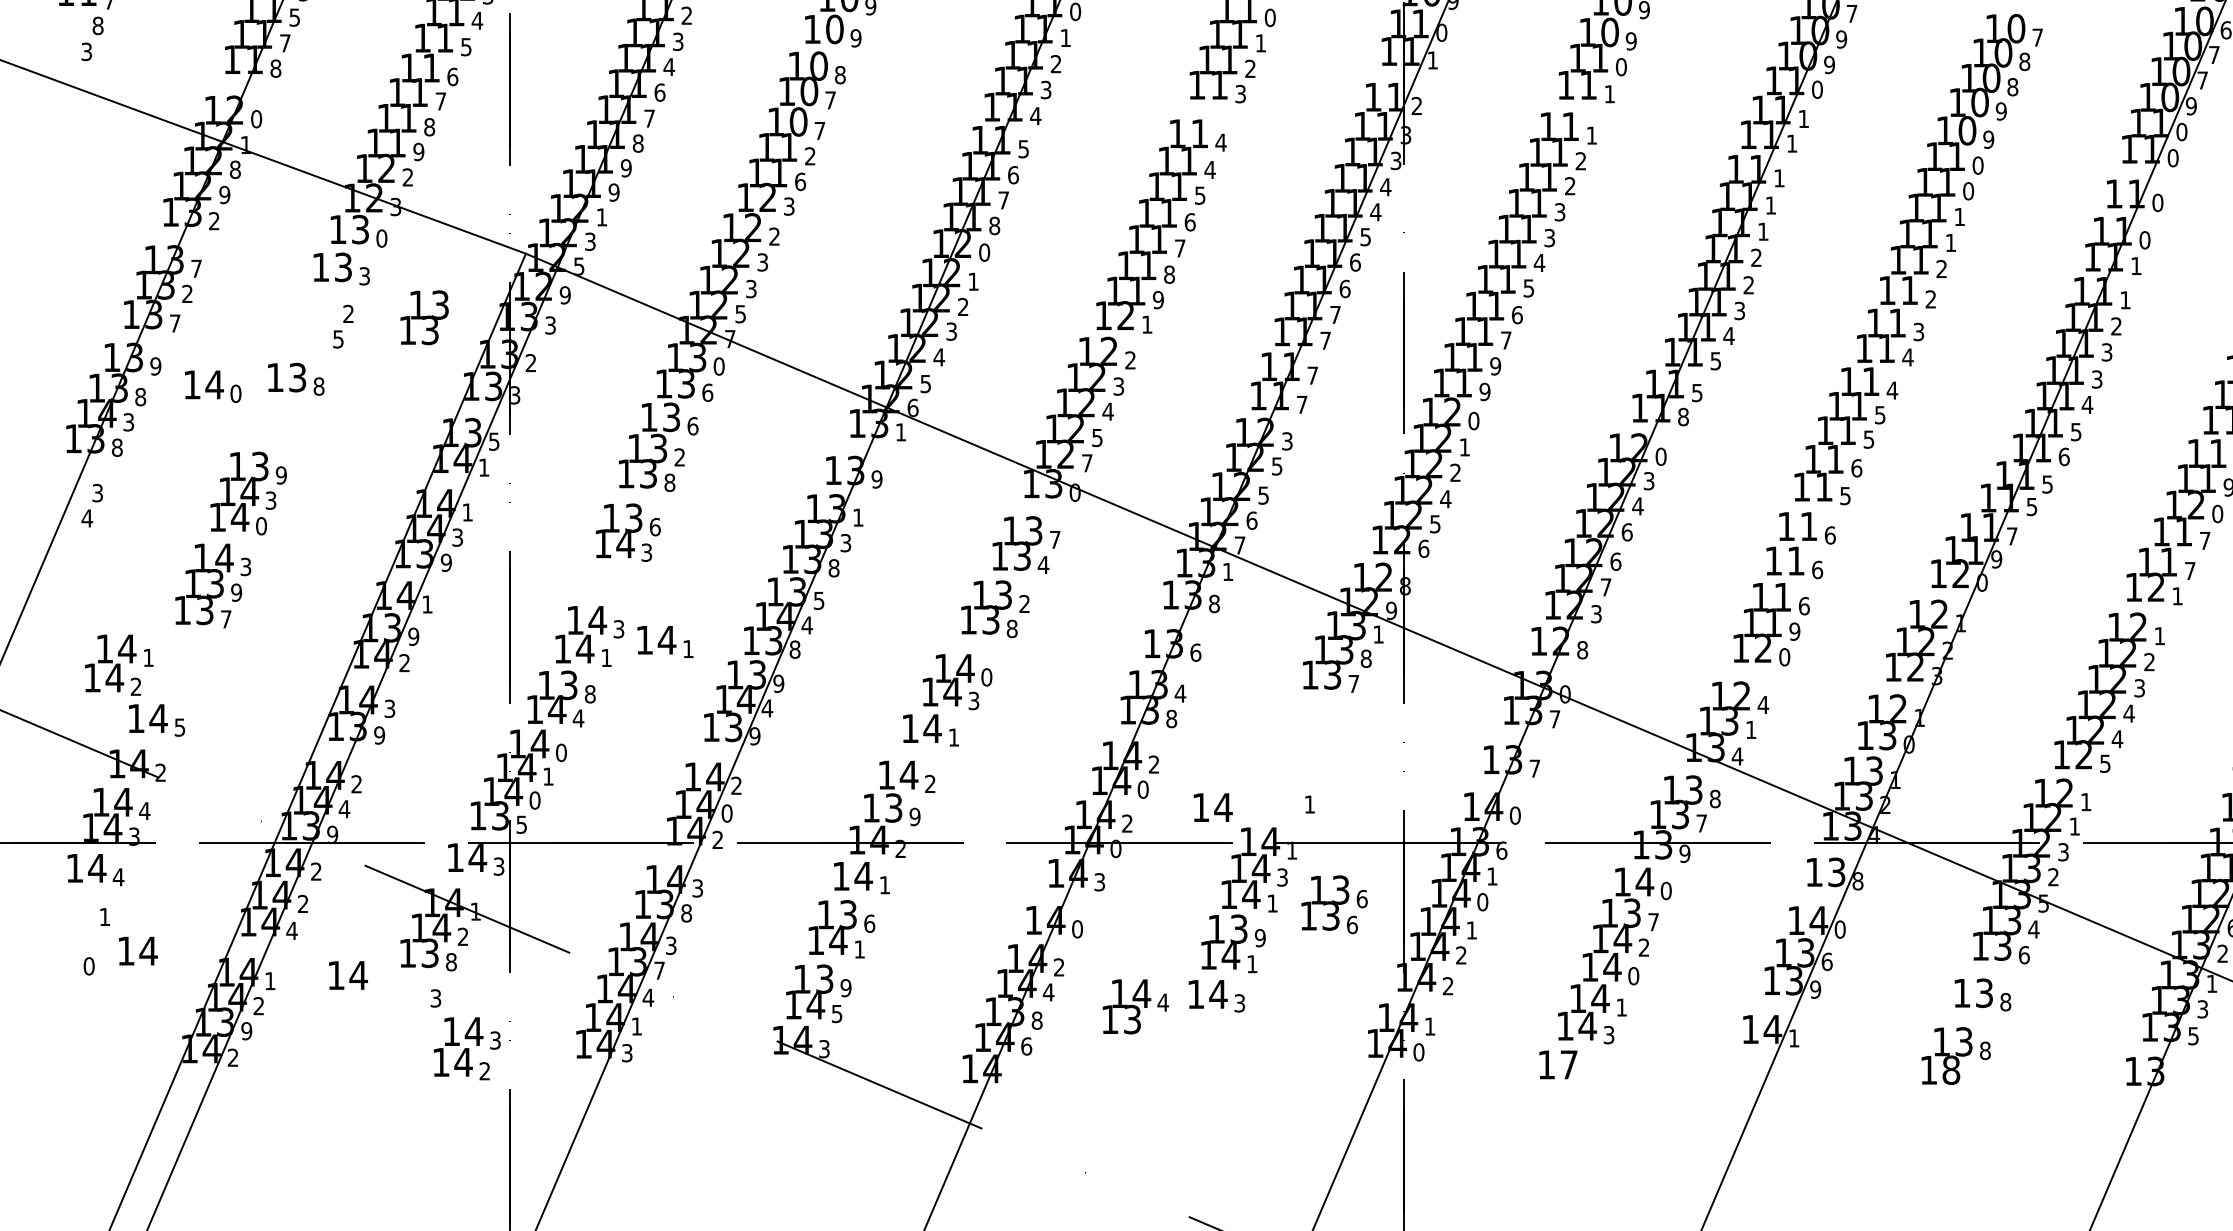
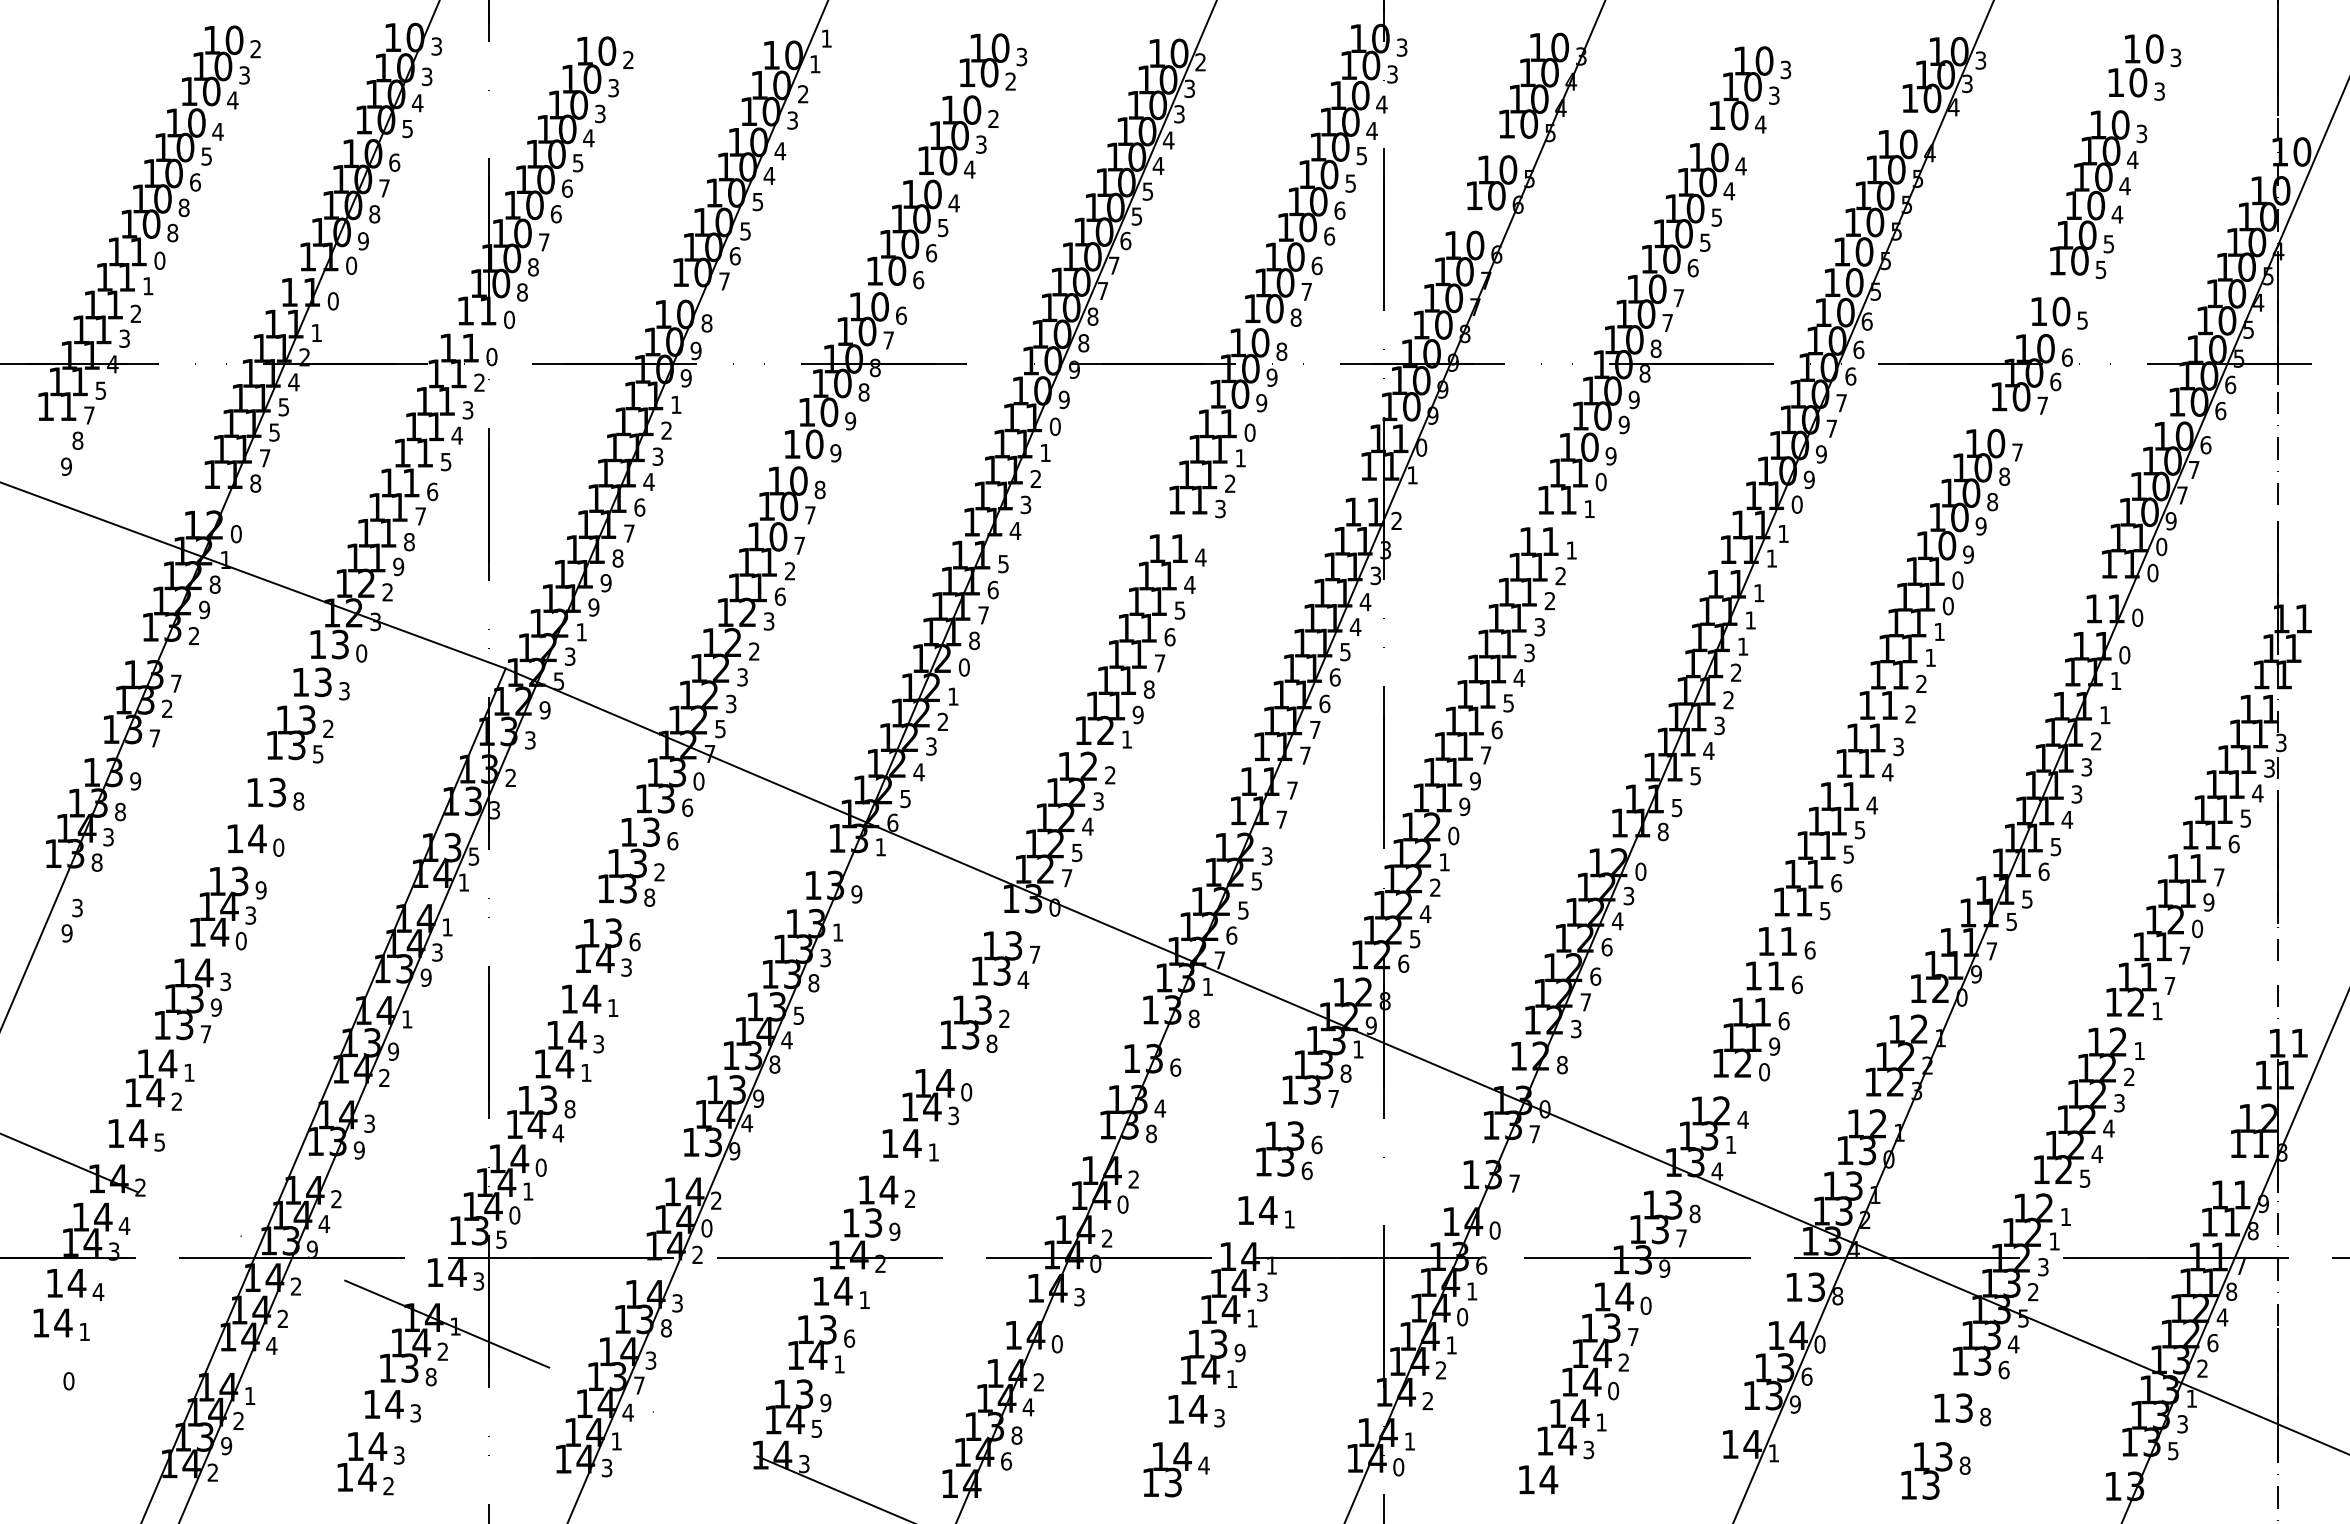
text: (86, 51) -> (66, 466), 3 -> 9
text: (424, 317) -> (291, 732), moved
text: (212, 386) -> (255, 840), moved
text: (86, 518) -> (66, 933), 4 -> 9
text: (665, 641) -> (590, 1000), moved
text: (119, 664) -> (160, 1079), moved
text: (1212, 807) -> (1257, 1210), moved
text: (1334, 904) -> (1289, 1150), moved
text: (137, 950) -> (52, 1322), moved
text: (347, 975) -> (383, 1404), moved
text: (1135, 1006) -> (1176, 1469), moved
text: (466, 1048) -> (370, 1463), moved
text: (1568, 1064) -> (1548, 1479), 17 -> 14
text: (1950, 1069) -> (1930, 1484), 18 -> 13

